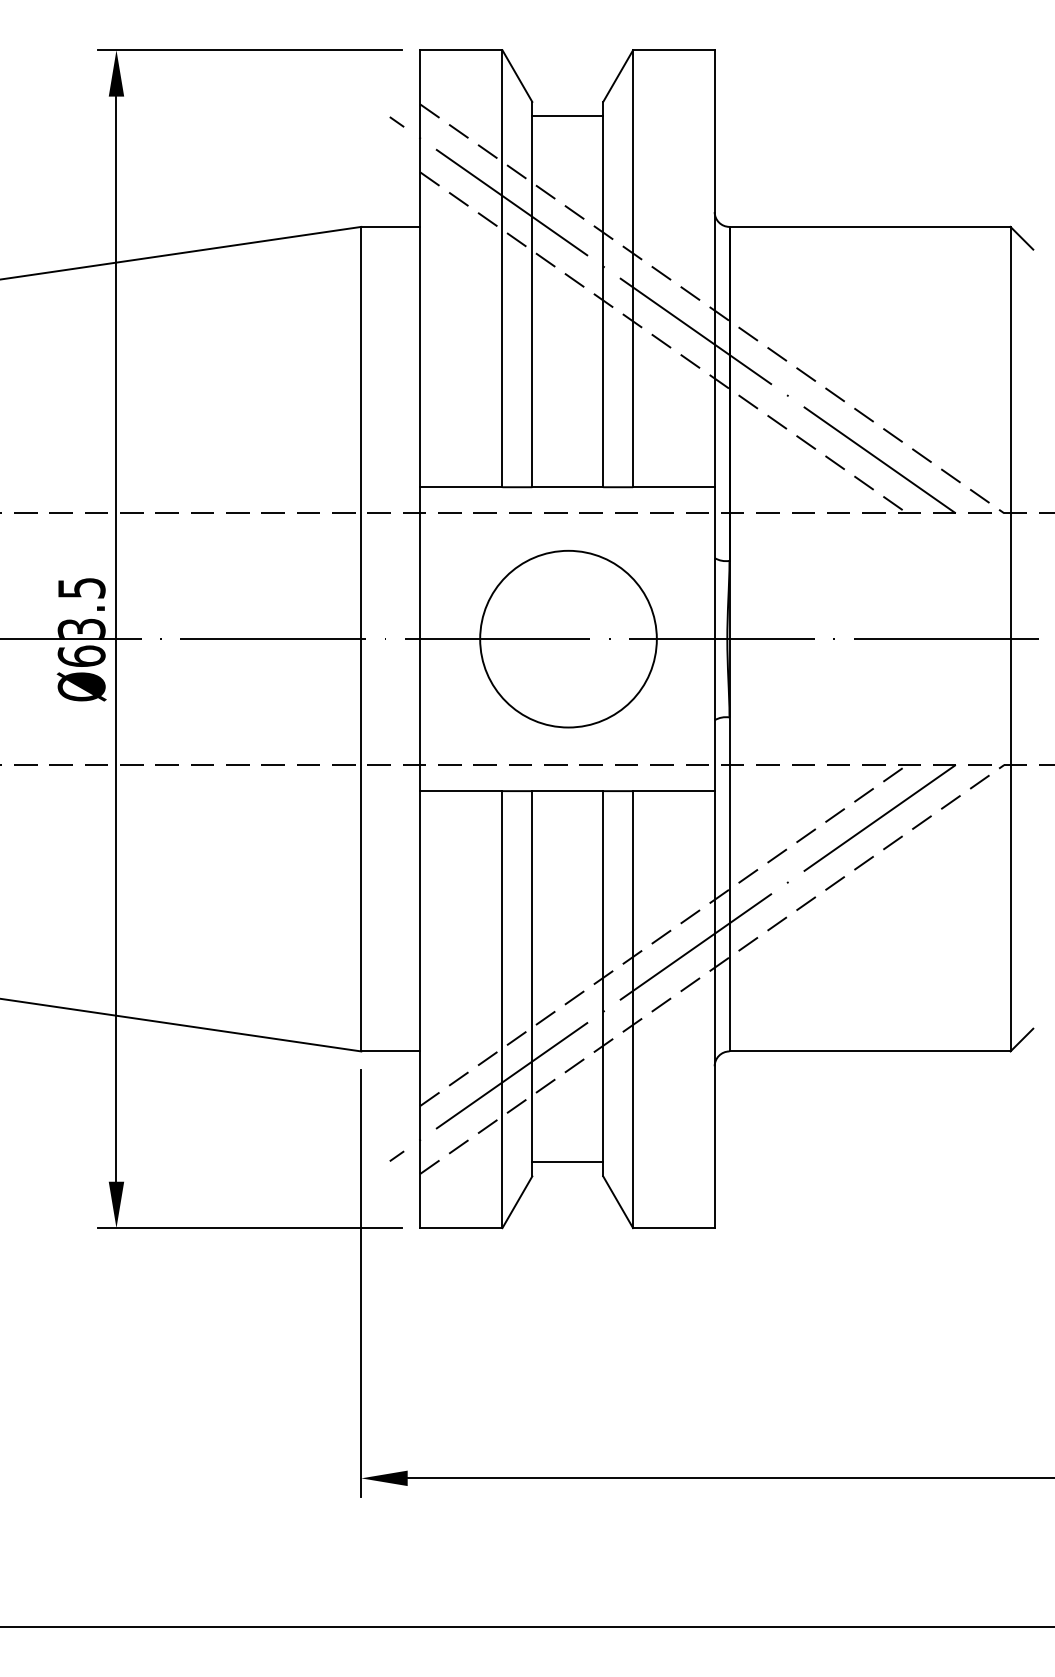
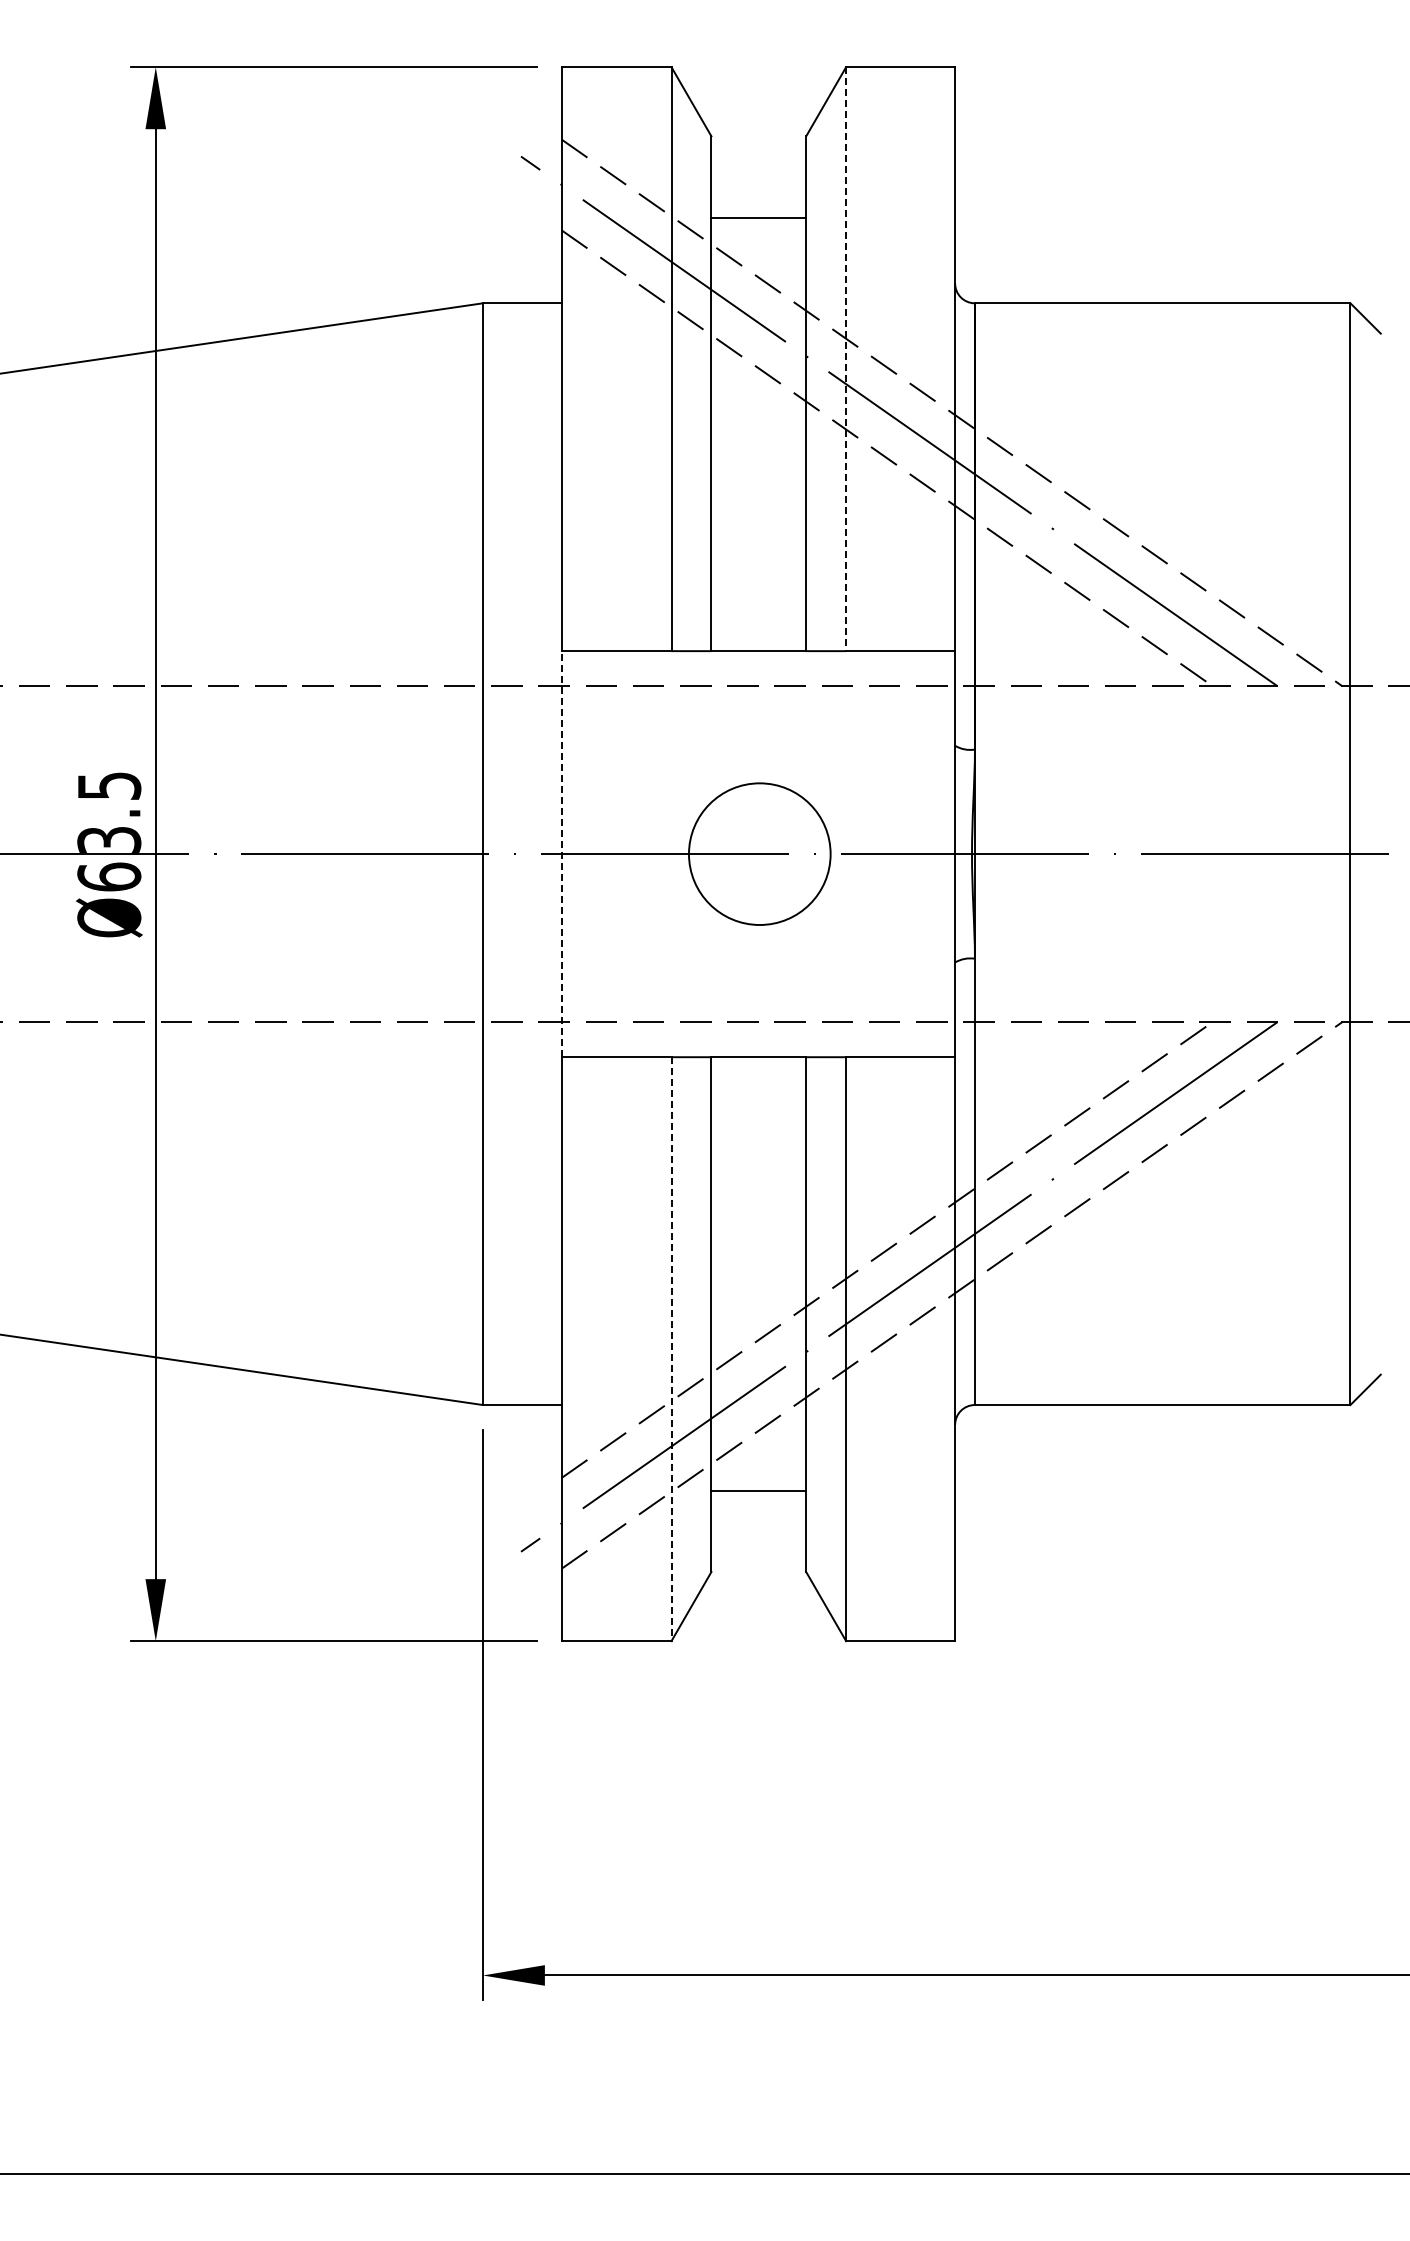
line: (567, 116) -> (758, 217), moved
line: (633, 268) -> (846, 359), solid -> dashed
line: (420, 638) -> (561, 853), solid -> dashed
circle: (568, 639) -> (759, 854), size x0.6
line: (502, 1009) -> (671, 1349), solid -> dashed
line: (567, 1161) -> (758, 1490), moved

